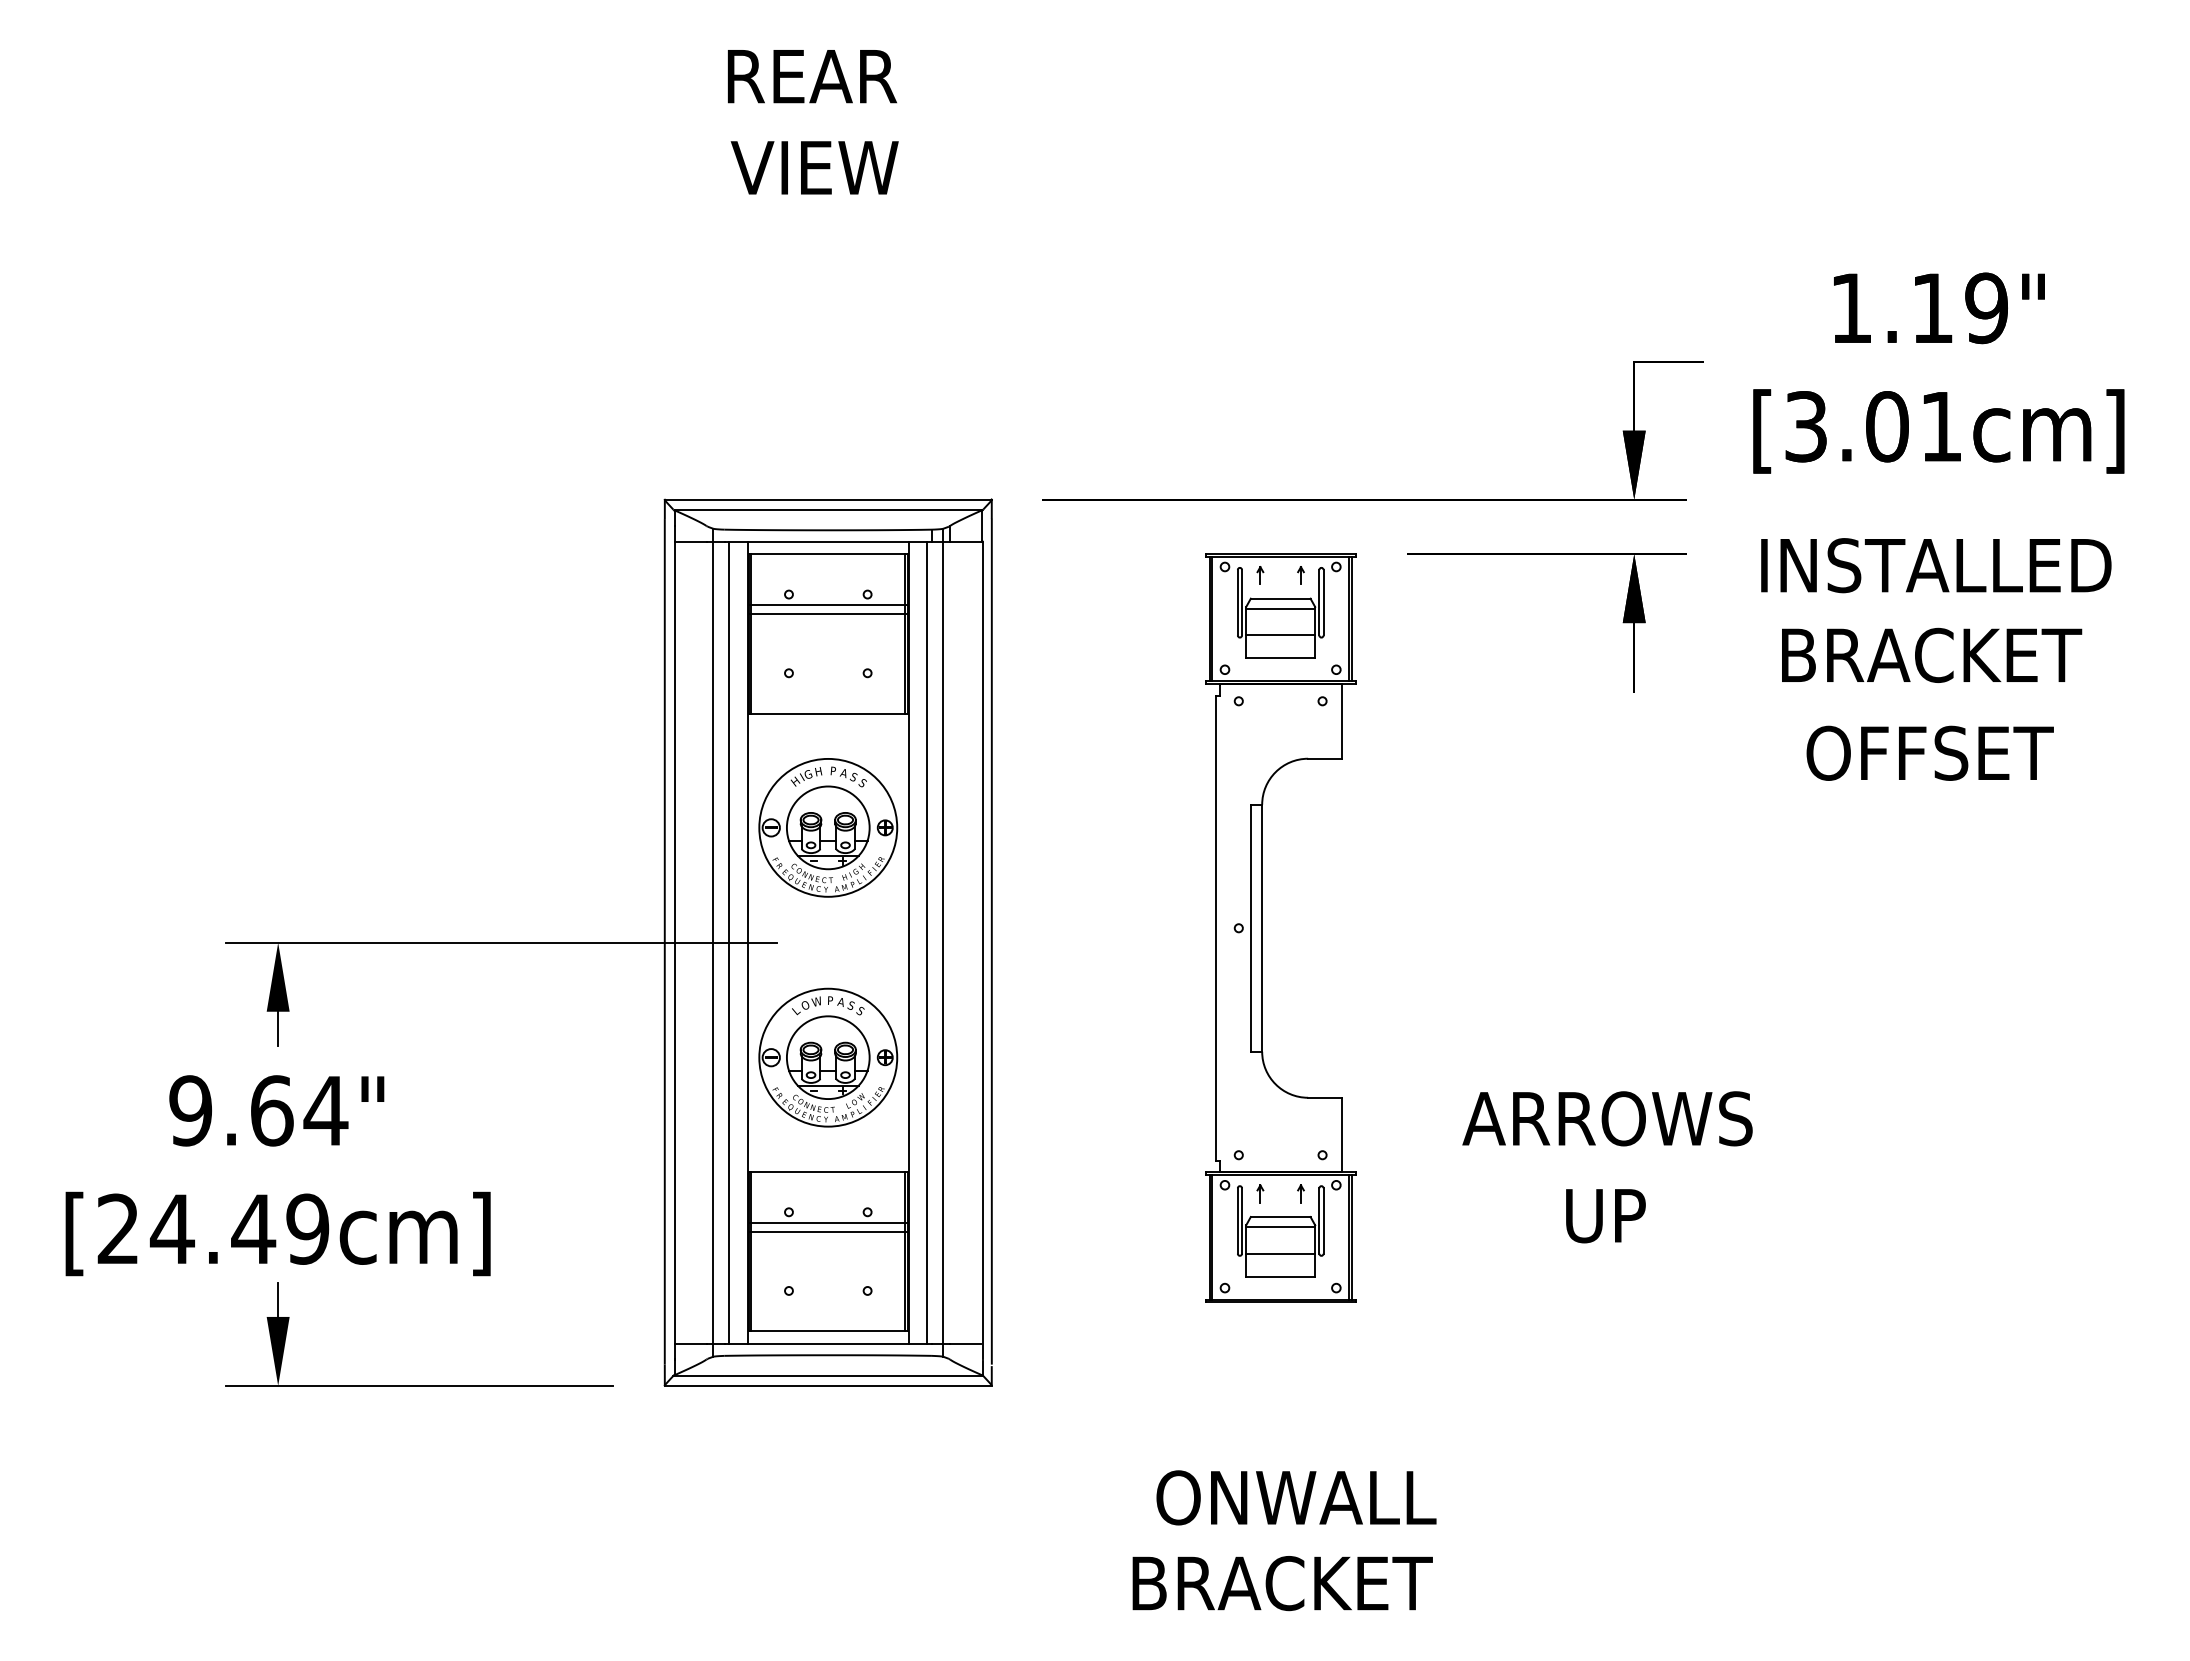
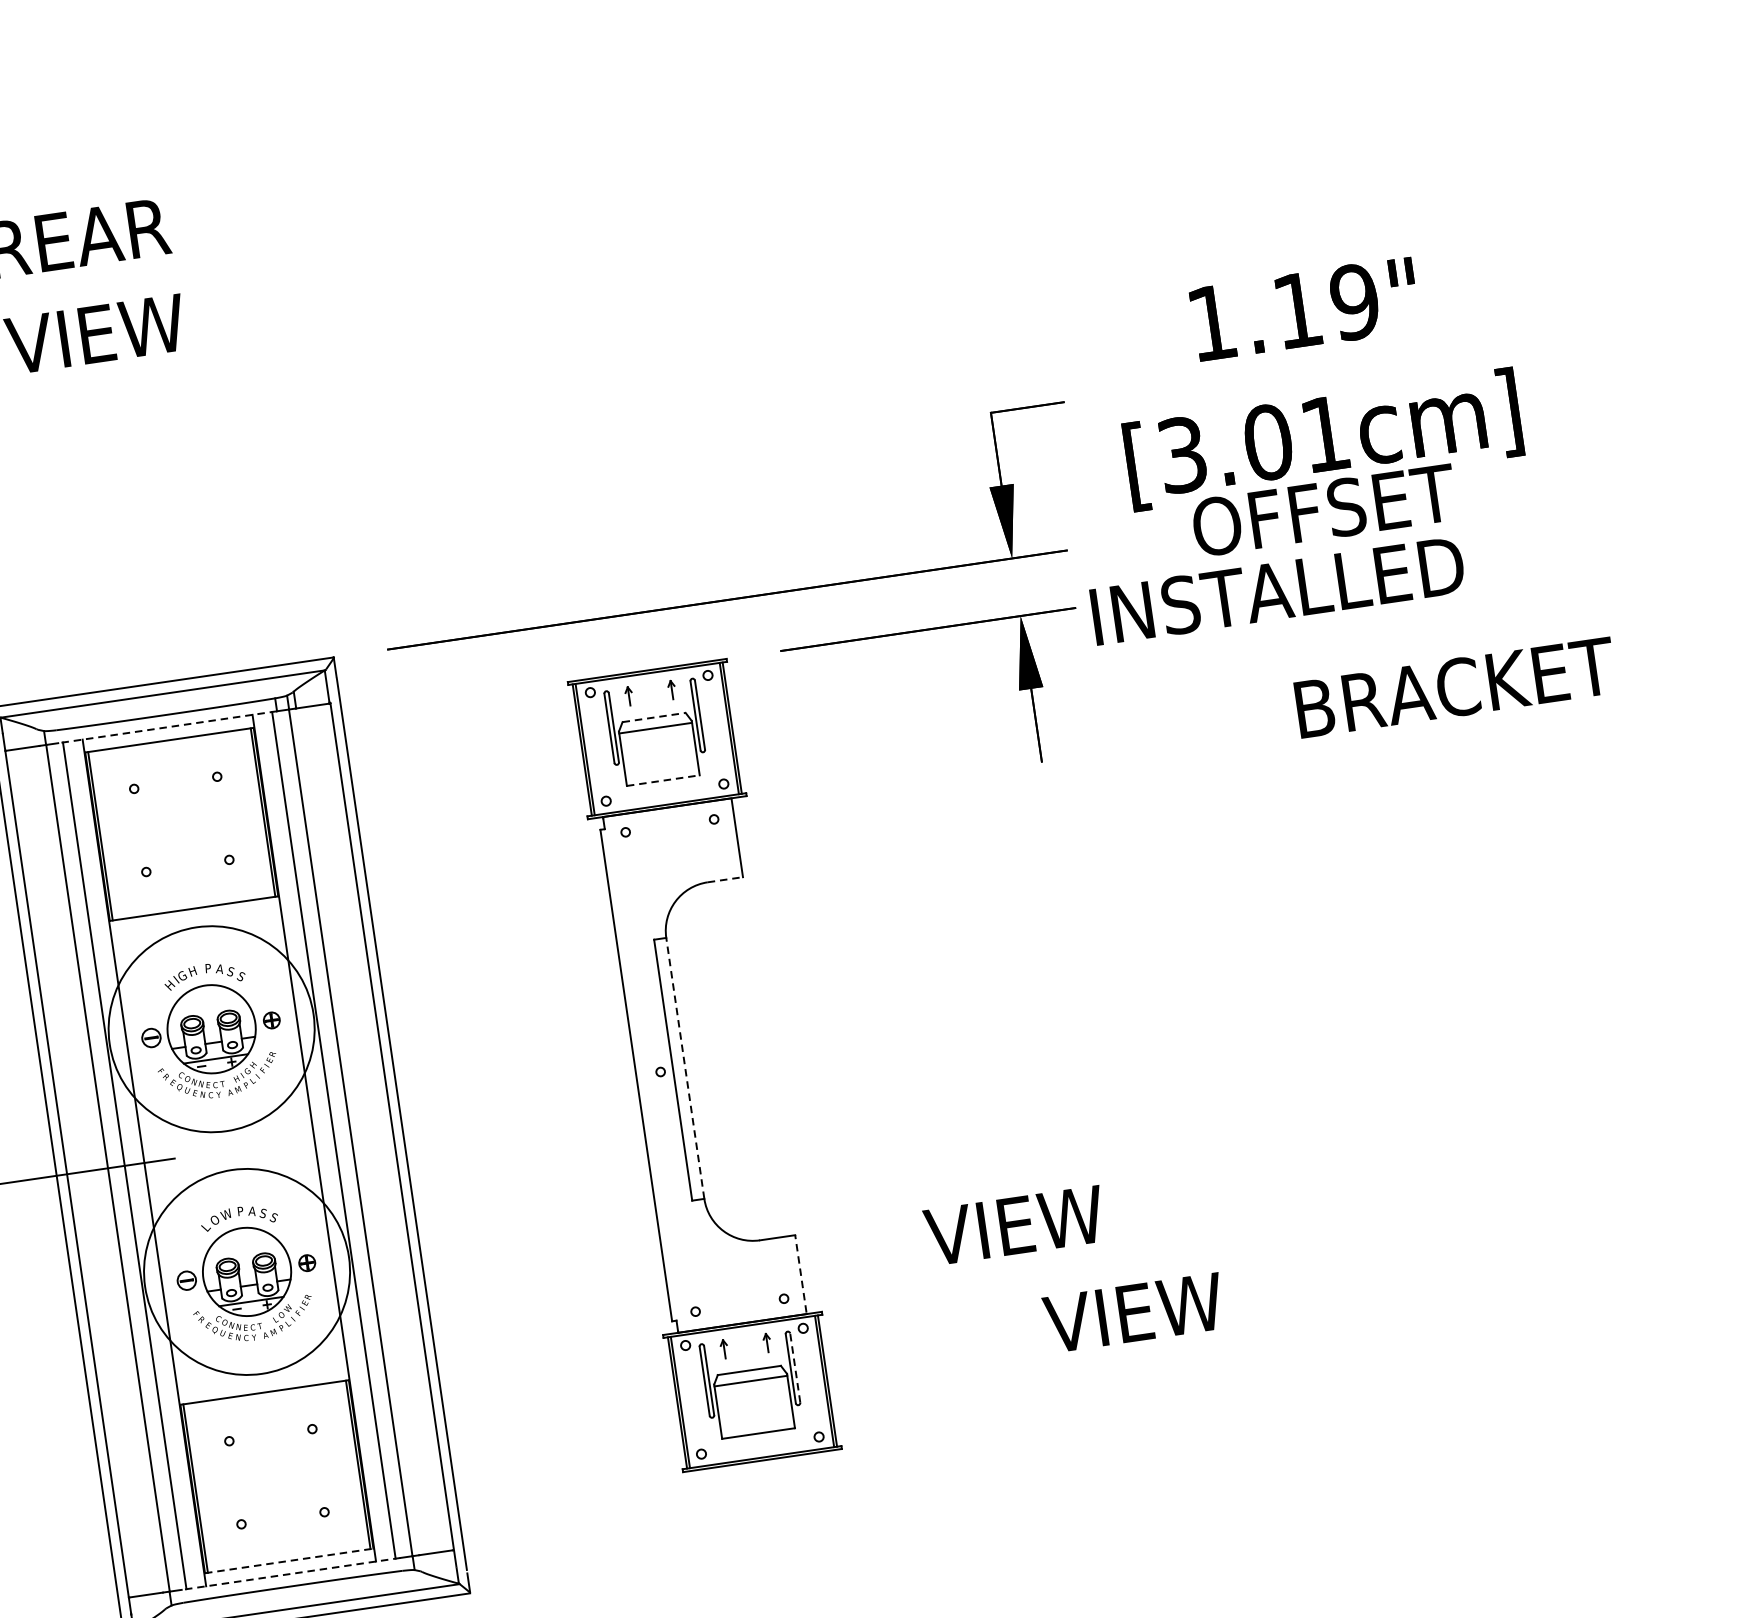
line: (828, 541) -> (167, 726), solid -> dashed
text: (1936, 565) -> (1278, 590), moved
line: (1280, 598) -> (653, 717), solid -> dashed
line: (828, 605) -> (177, 794), removed
line: (828, 614) -> (179, 803), removed
line: (1280, 635) -> (659, 756), removed
text: (1932, 654) -> (1456, 686), moved
line: (1281, 658) -> (664, 780), solid -> dashed
text: (1929, 752) -> (1323, 509), moved
line: (1324, 758) -> (724, 879), solid -> dashed
circle: (828, 827) -> (211, 1028), size x1.4
line: (1262, 928) -> (685, 1068), solid -> dashed
circle: (828, 1057) -> (247, 1271), size x1.4
text: (1607, 1118) -> (1079, 1216), ARROWS -> VIEW
line: (1341, 1134) -> (800, 1273), solid -> dashed
text: (1644, 1216) -> (1133, 1313), UP -> VIEW
line: (1323, 1221) -> (795, 1368), solid -> dashed
line: (828, 1223) -> (272, 1447), removed
line: (828, 1231) -> (274, 1455), removed
line: (1280, 1253) -> (754, 1409), removed
line: (828, 1331) -> (289, 1561), solid -> dashed
line: (828, 1343) -> (291, 1573), solid -> dashed

